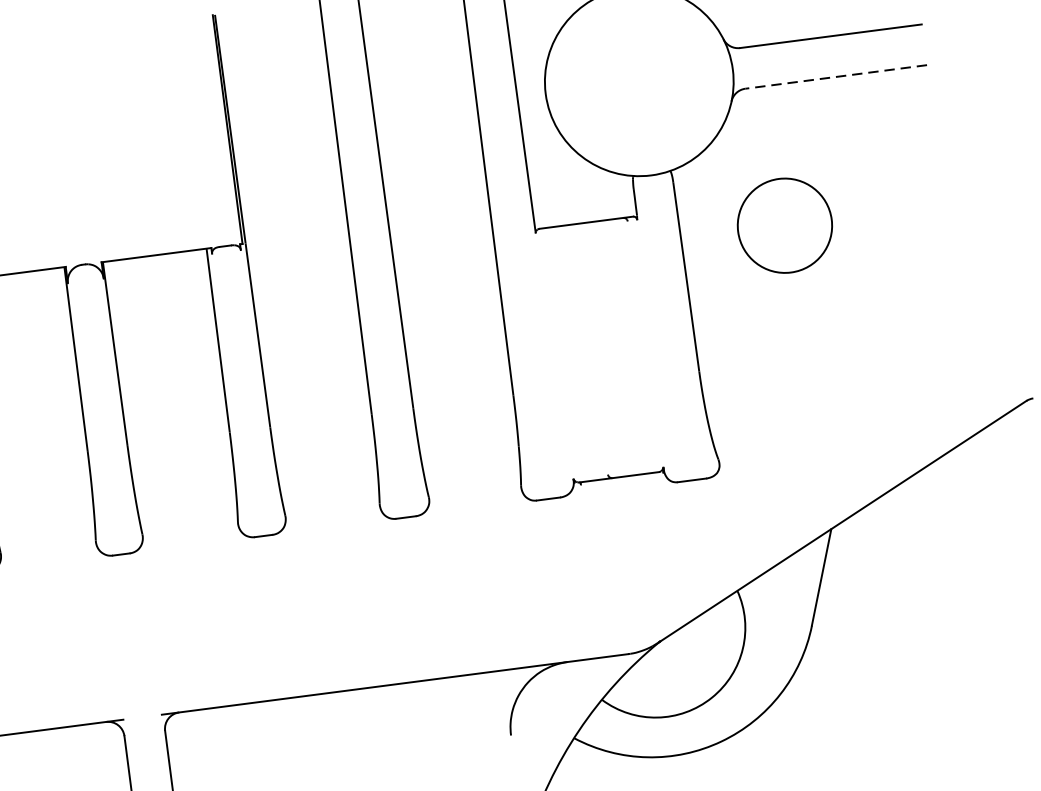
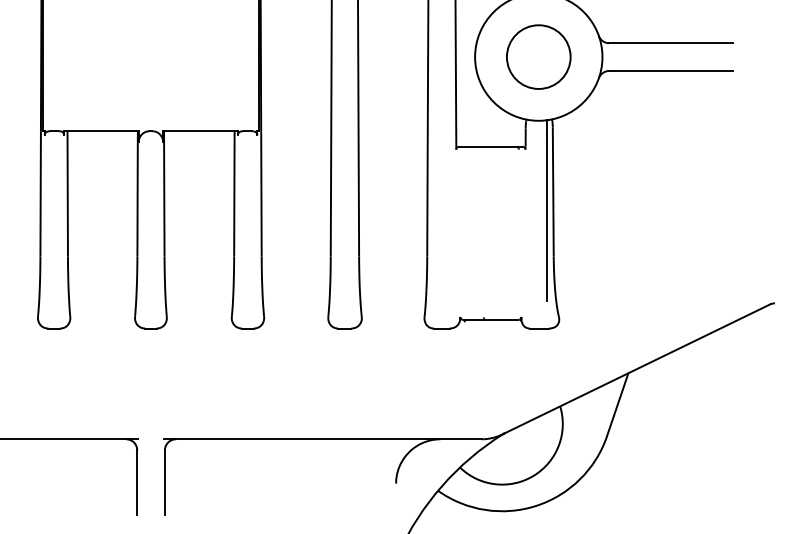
line: (836, 76) -> (671, 70), dashed -> solid
circle: (784, 224) -> (538, 56), moved
line: (679, 305) -> (546, 210), added

